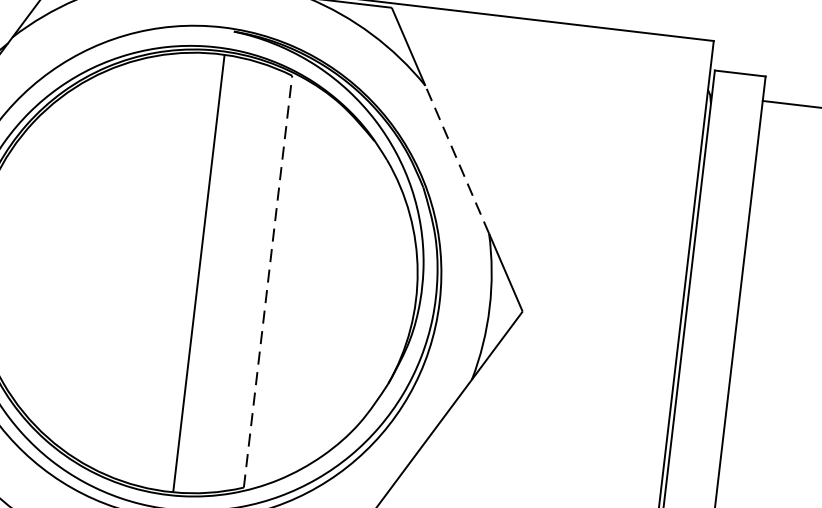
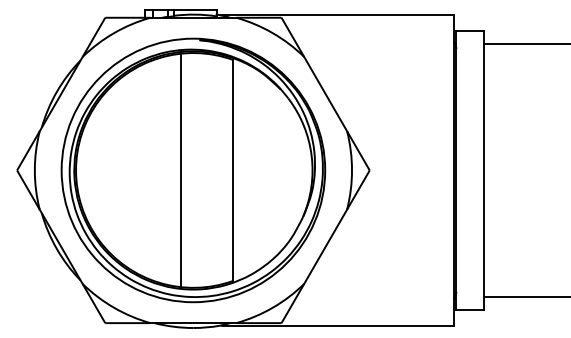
line: (456, 160) -> (325, 94), dashed -> solid
line: (198, 273) -> (180, 170), moved
line: (268, 281) -> (233, 170), dashed -> solid

